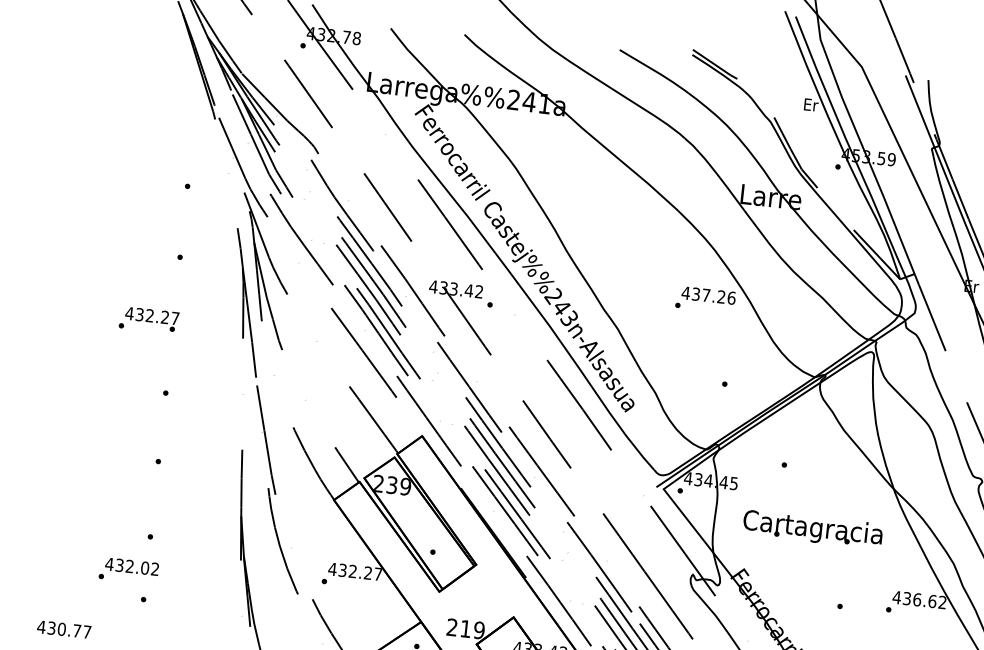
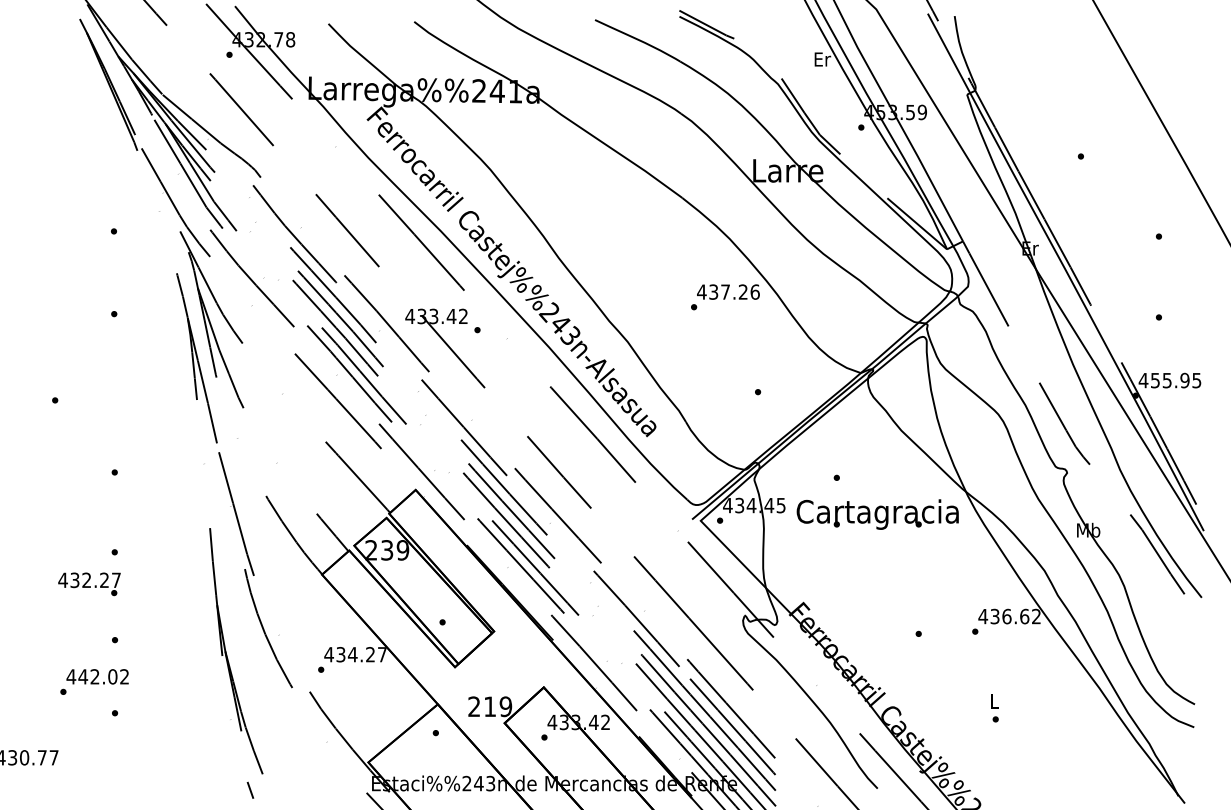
text: (151, 319) -> (89, 584), moved
text: (812, 529) -> (877, 514), moved
text: (119, 565) -> (83, 676), 432.02 -> 442.02
text: (352, 571) -> (352, 654), 432.27 -> 434.27

